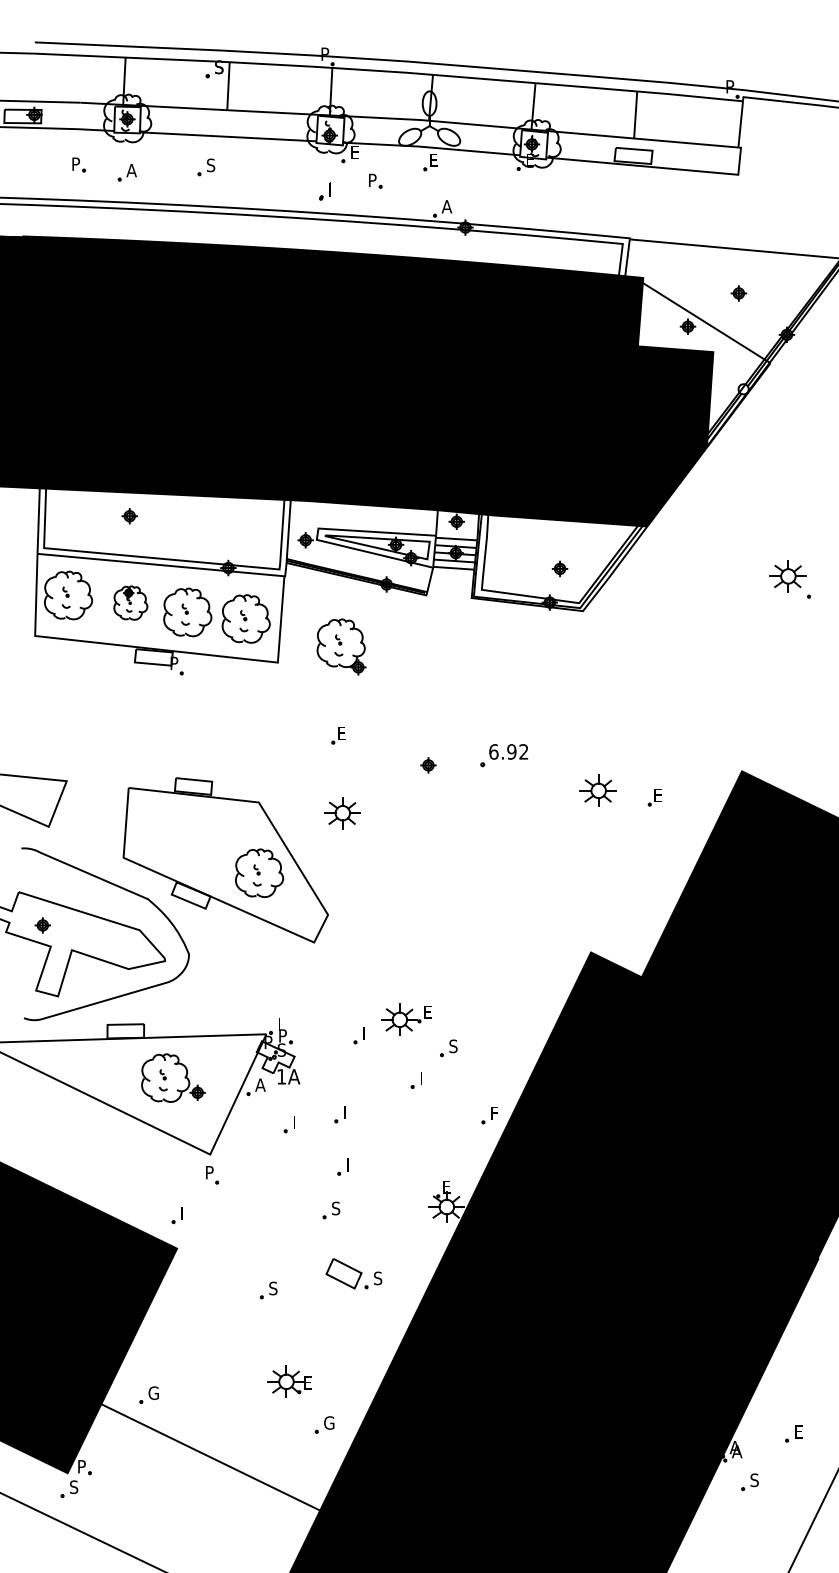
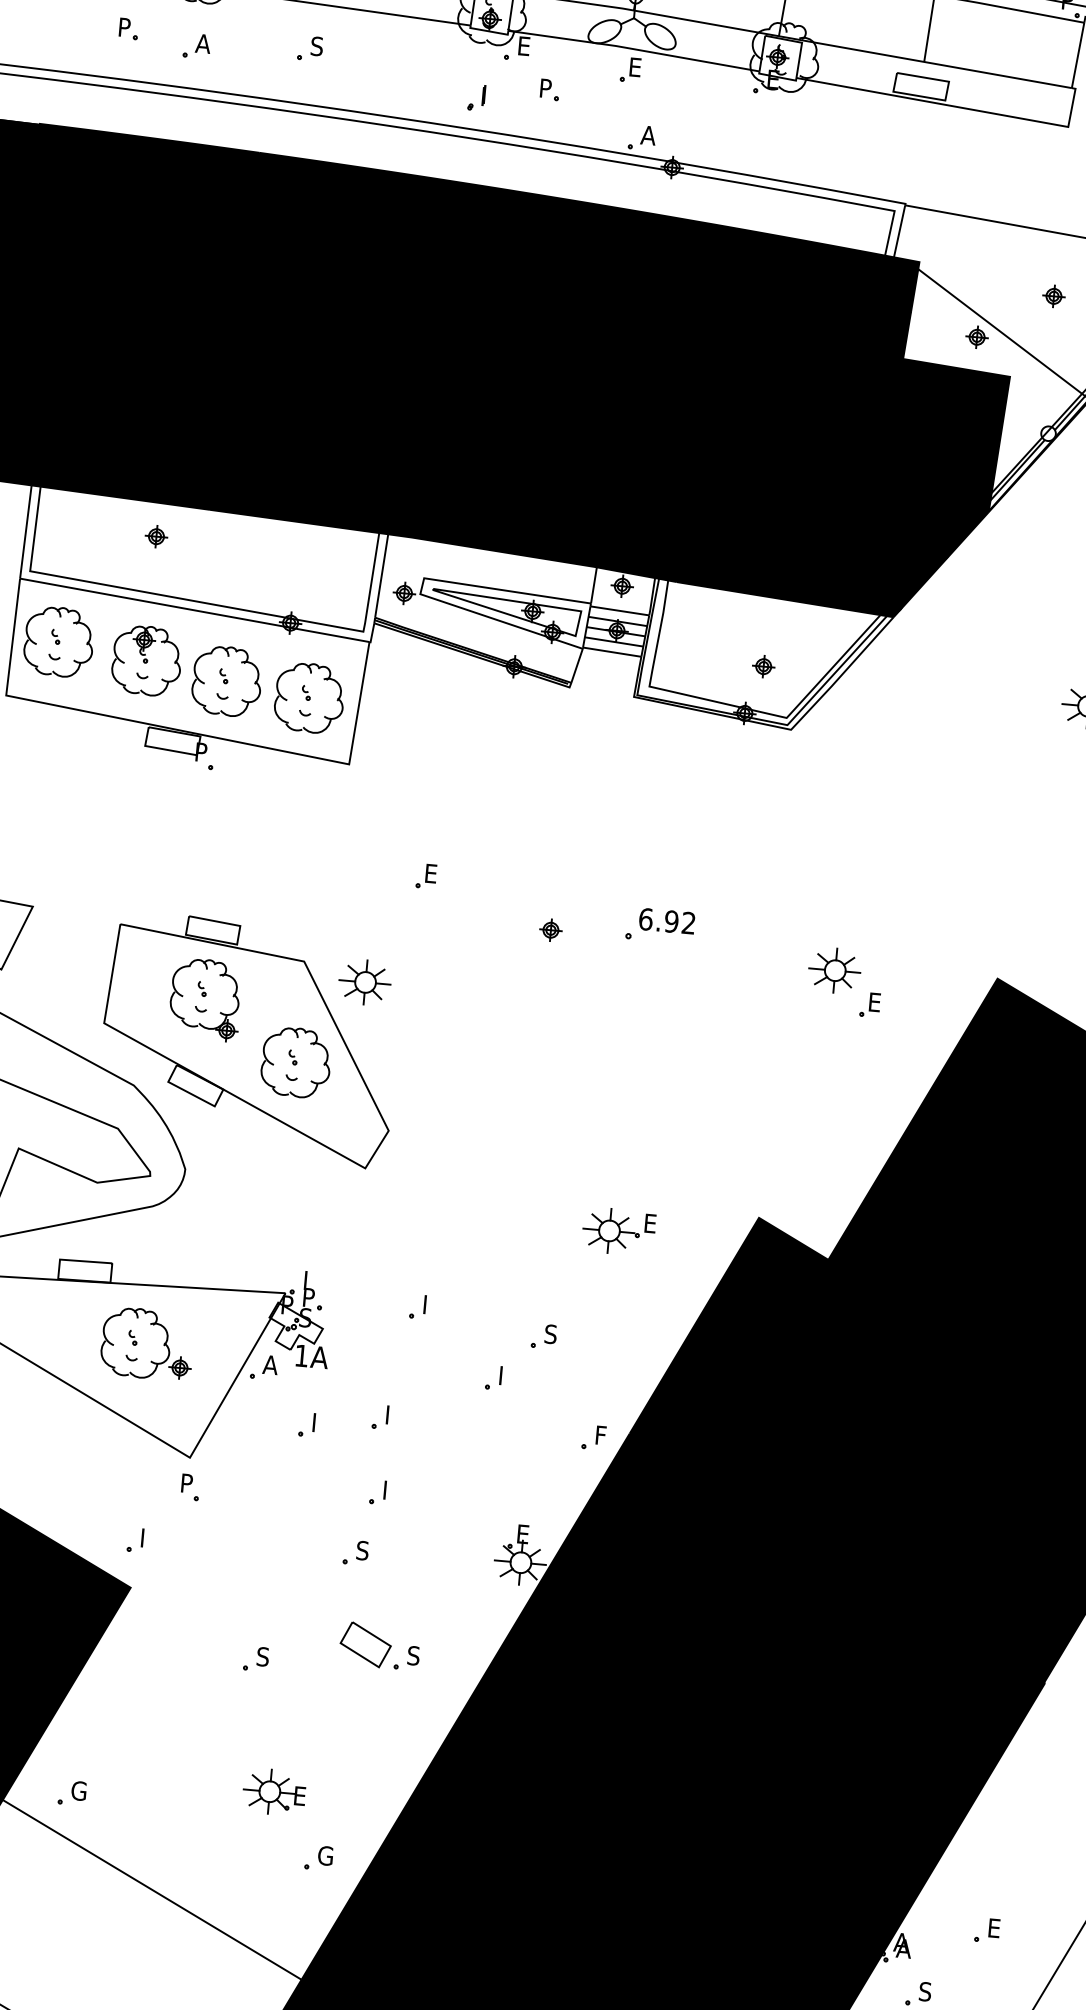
part: (130, 602) -> (146, 659), size x1.43
part: (341, 646) -> (205, 998), moved
part: (597, 790) -> (833, 969), moved
part: (342, 813) -> (365, 982), moved
part: (406, 1019) -> (619, 1231), moved

